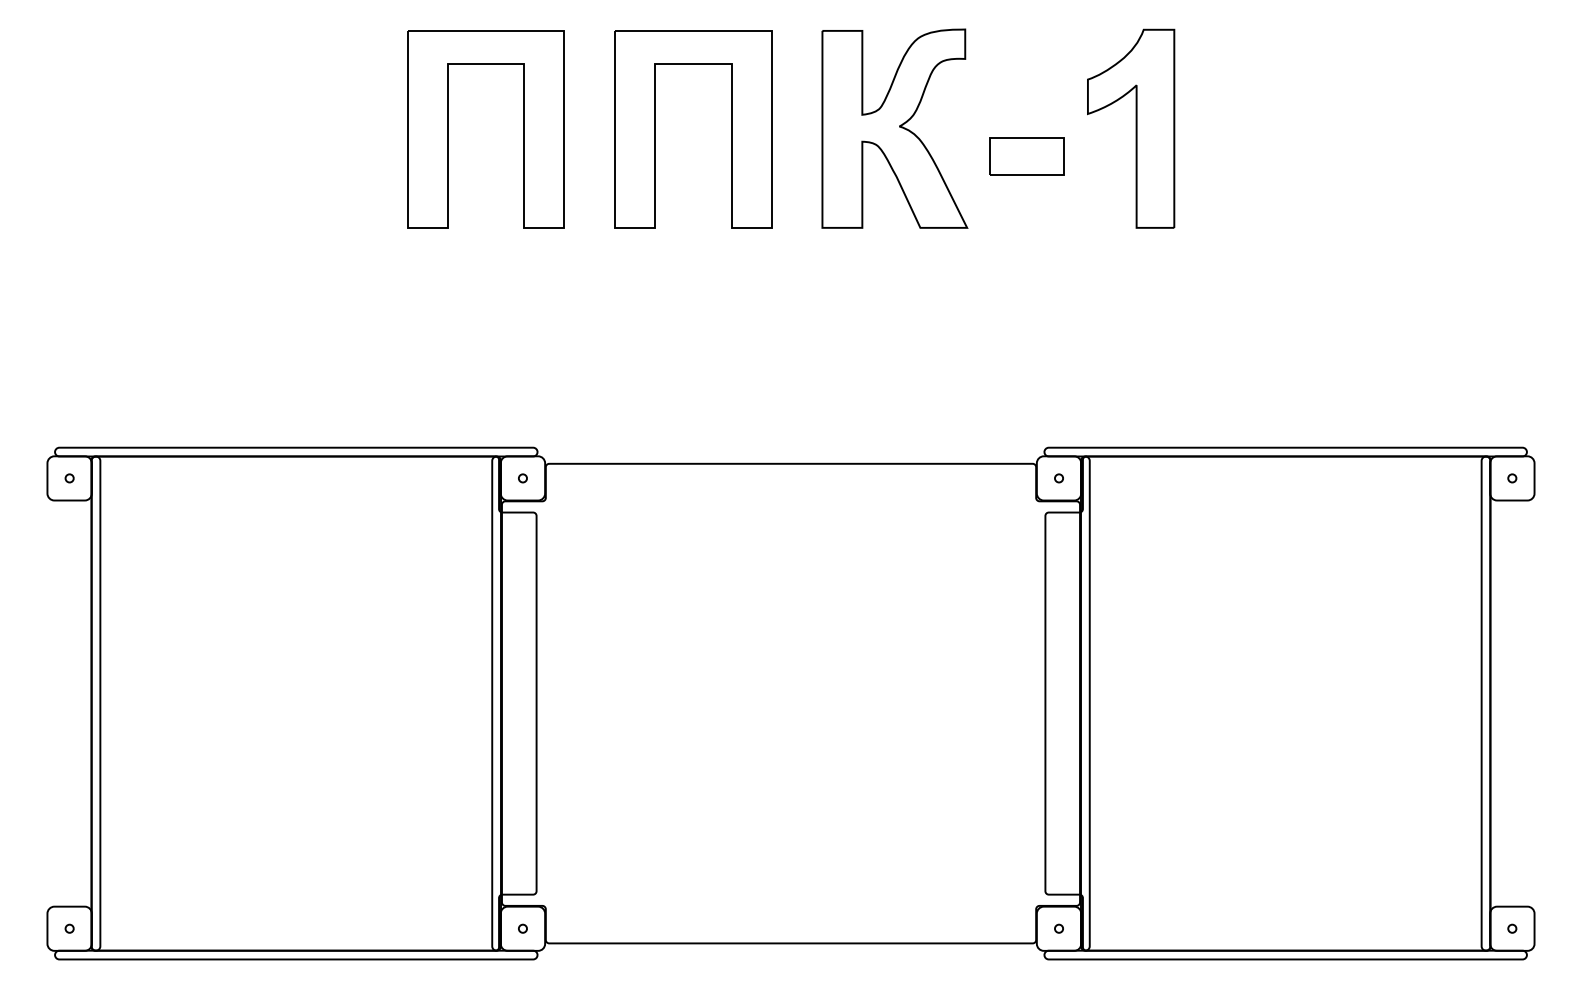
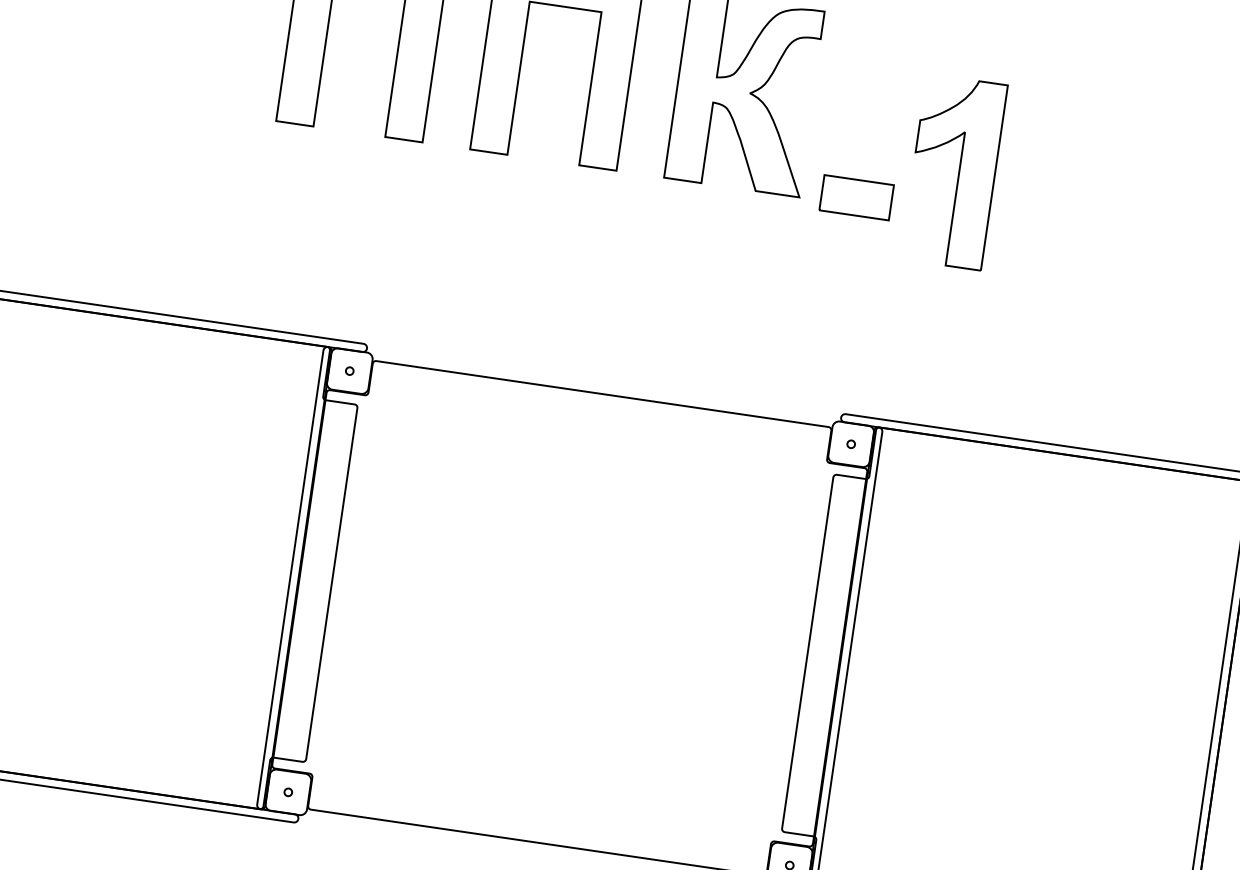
part: (1131, 128) -> (954, 171), moved
part: (1026, 156) -> (856, 197), moved

